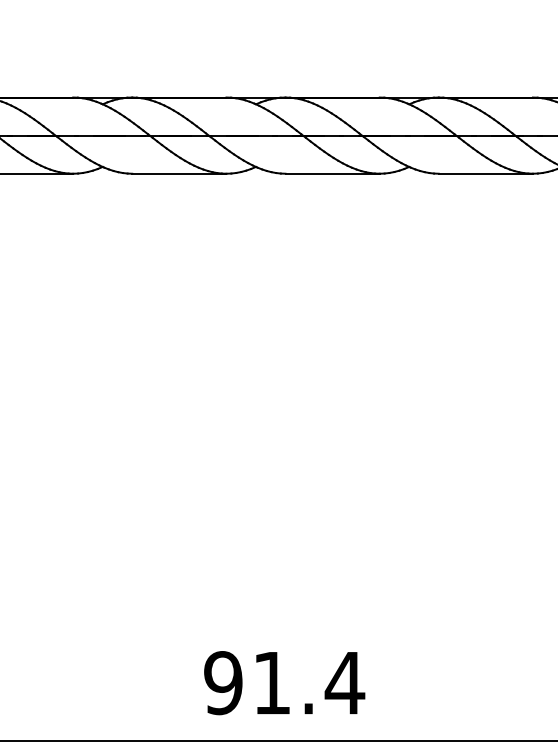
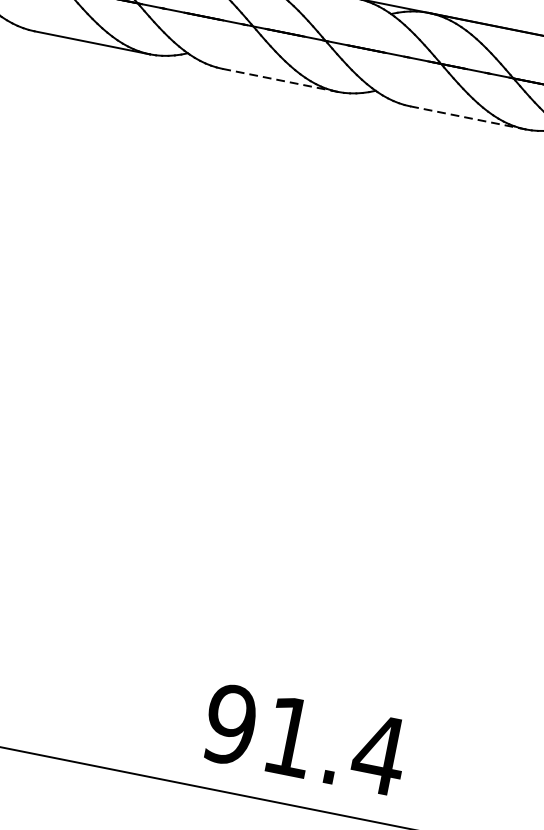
line: (179, 173) -> (280, 80), solid -> dashed
line: (333, 173) -> (469, 117), solid -> dashed
text: (284, 683) -> (305, 740), moved

